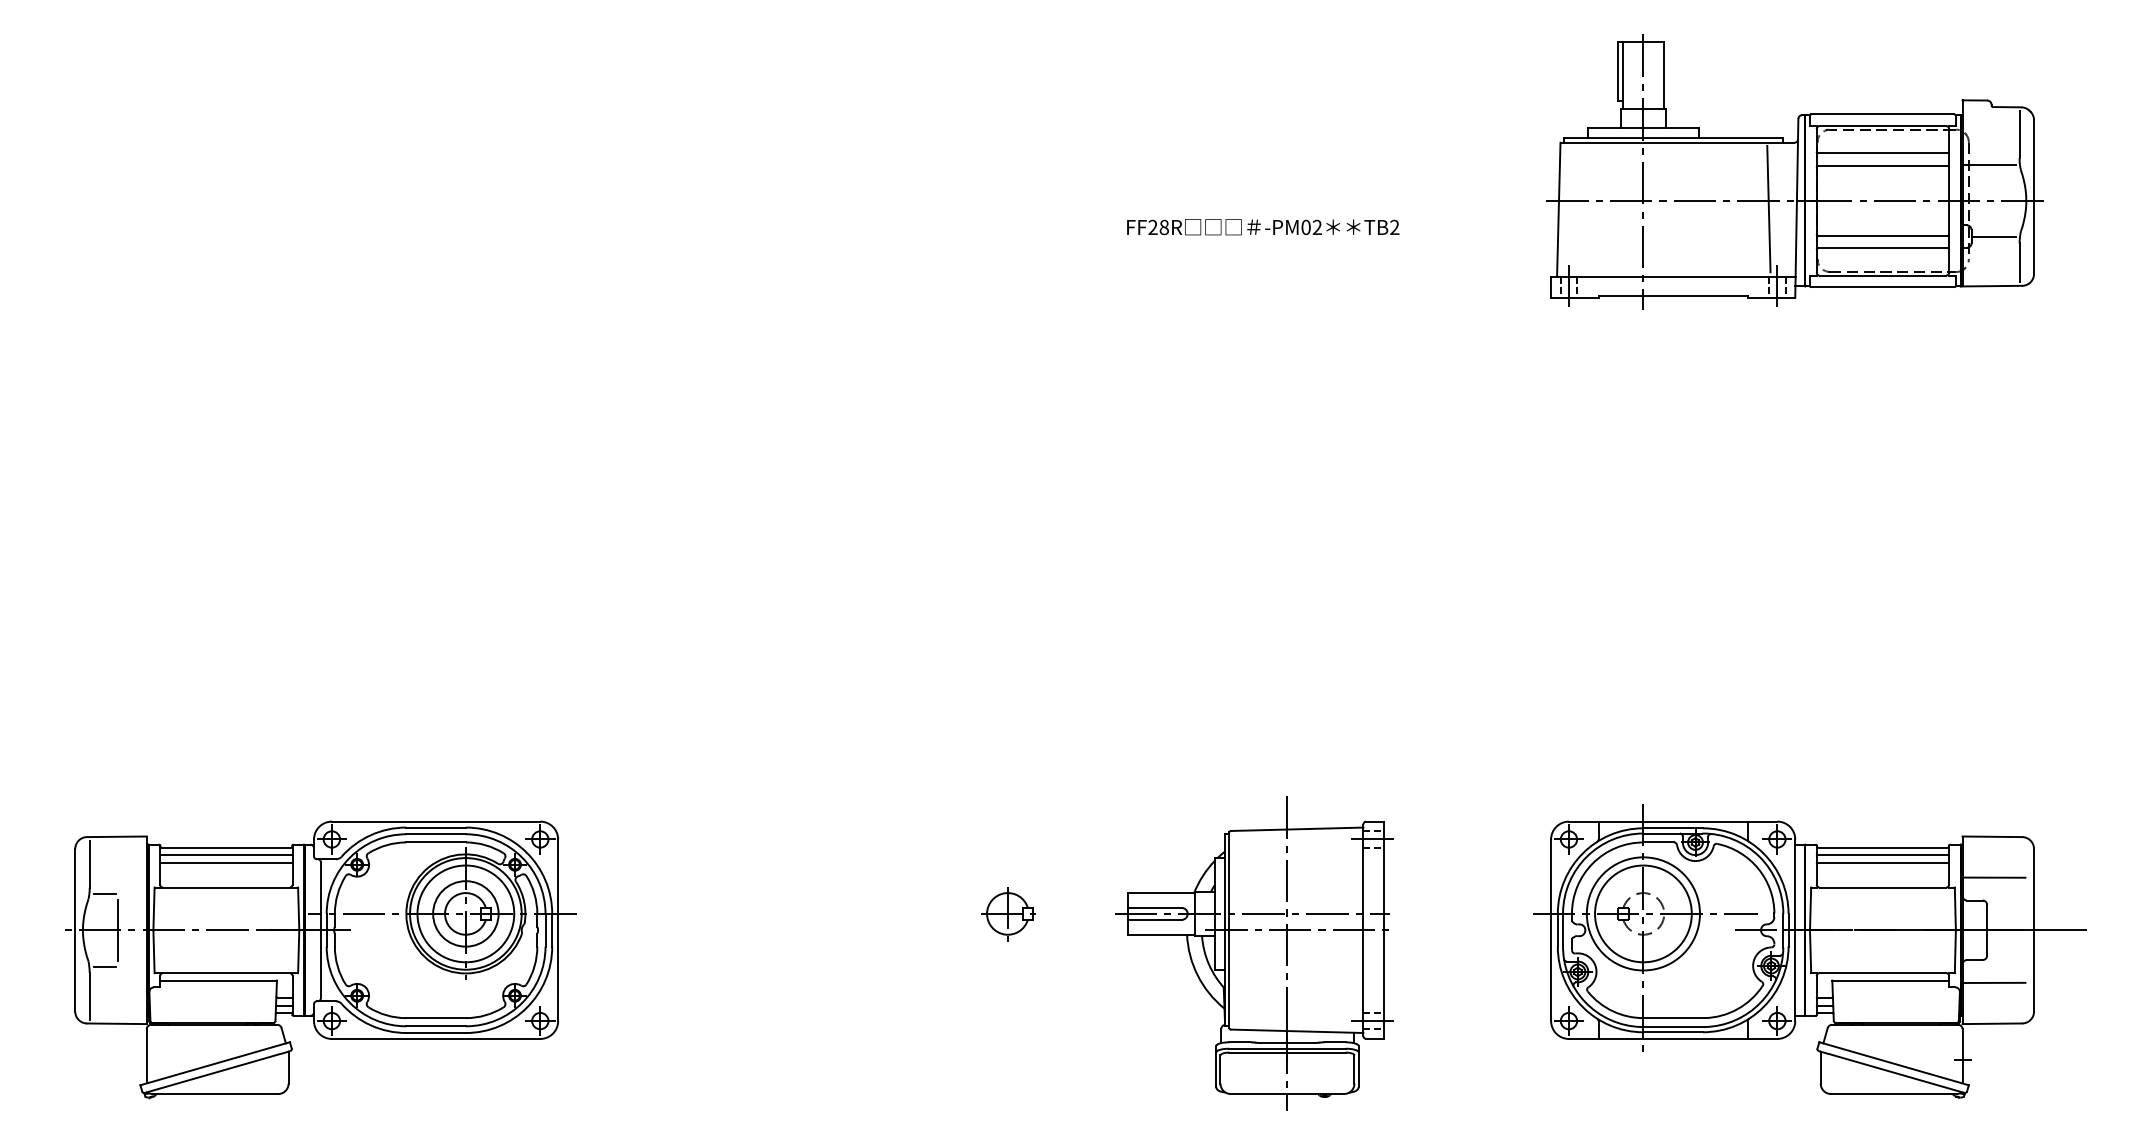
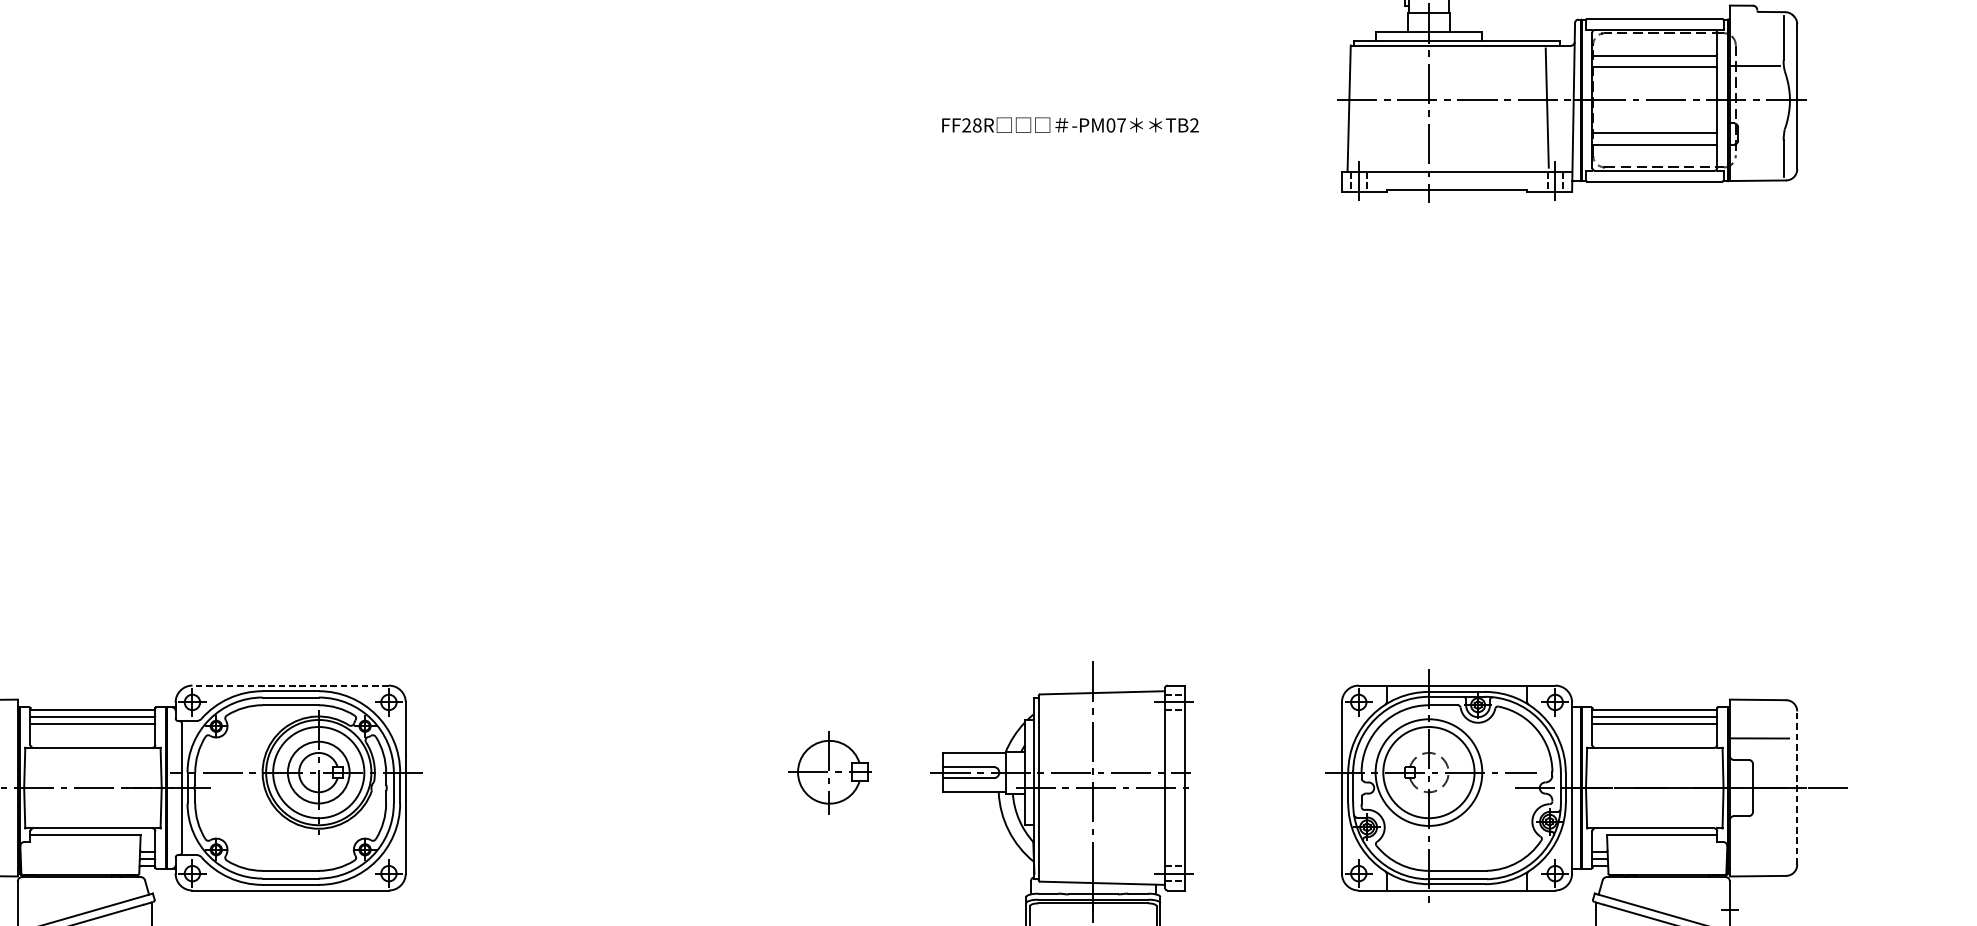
text: (1317, 226) -> (1121, 124), -PM02 -> -PM07
line: (1993, 237) -> (1759, 134), removed
line: (435, 821) -> (290, 685), solid -> dashed
part: (1008, 914) -> (830, 773), size x1.6
line: (2034, 929) -> (1797, 787), solid -> dashed
line: (1993, 982) -> (1759, 837), removed

